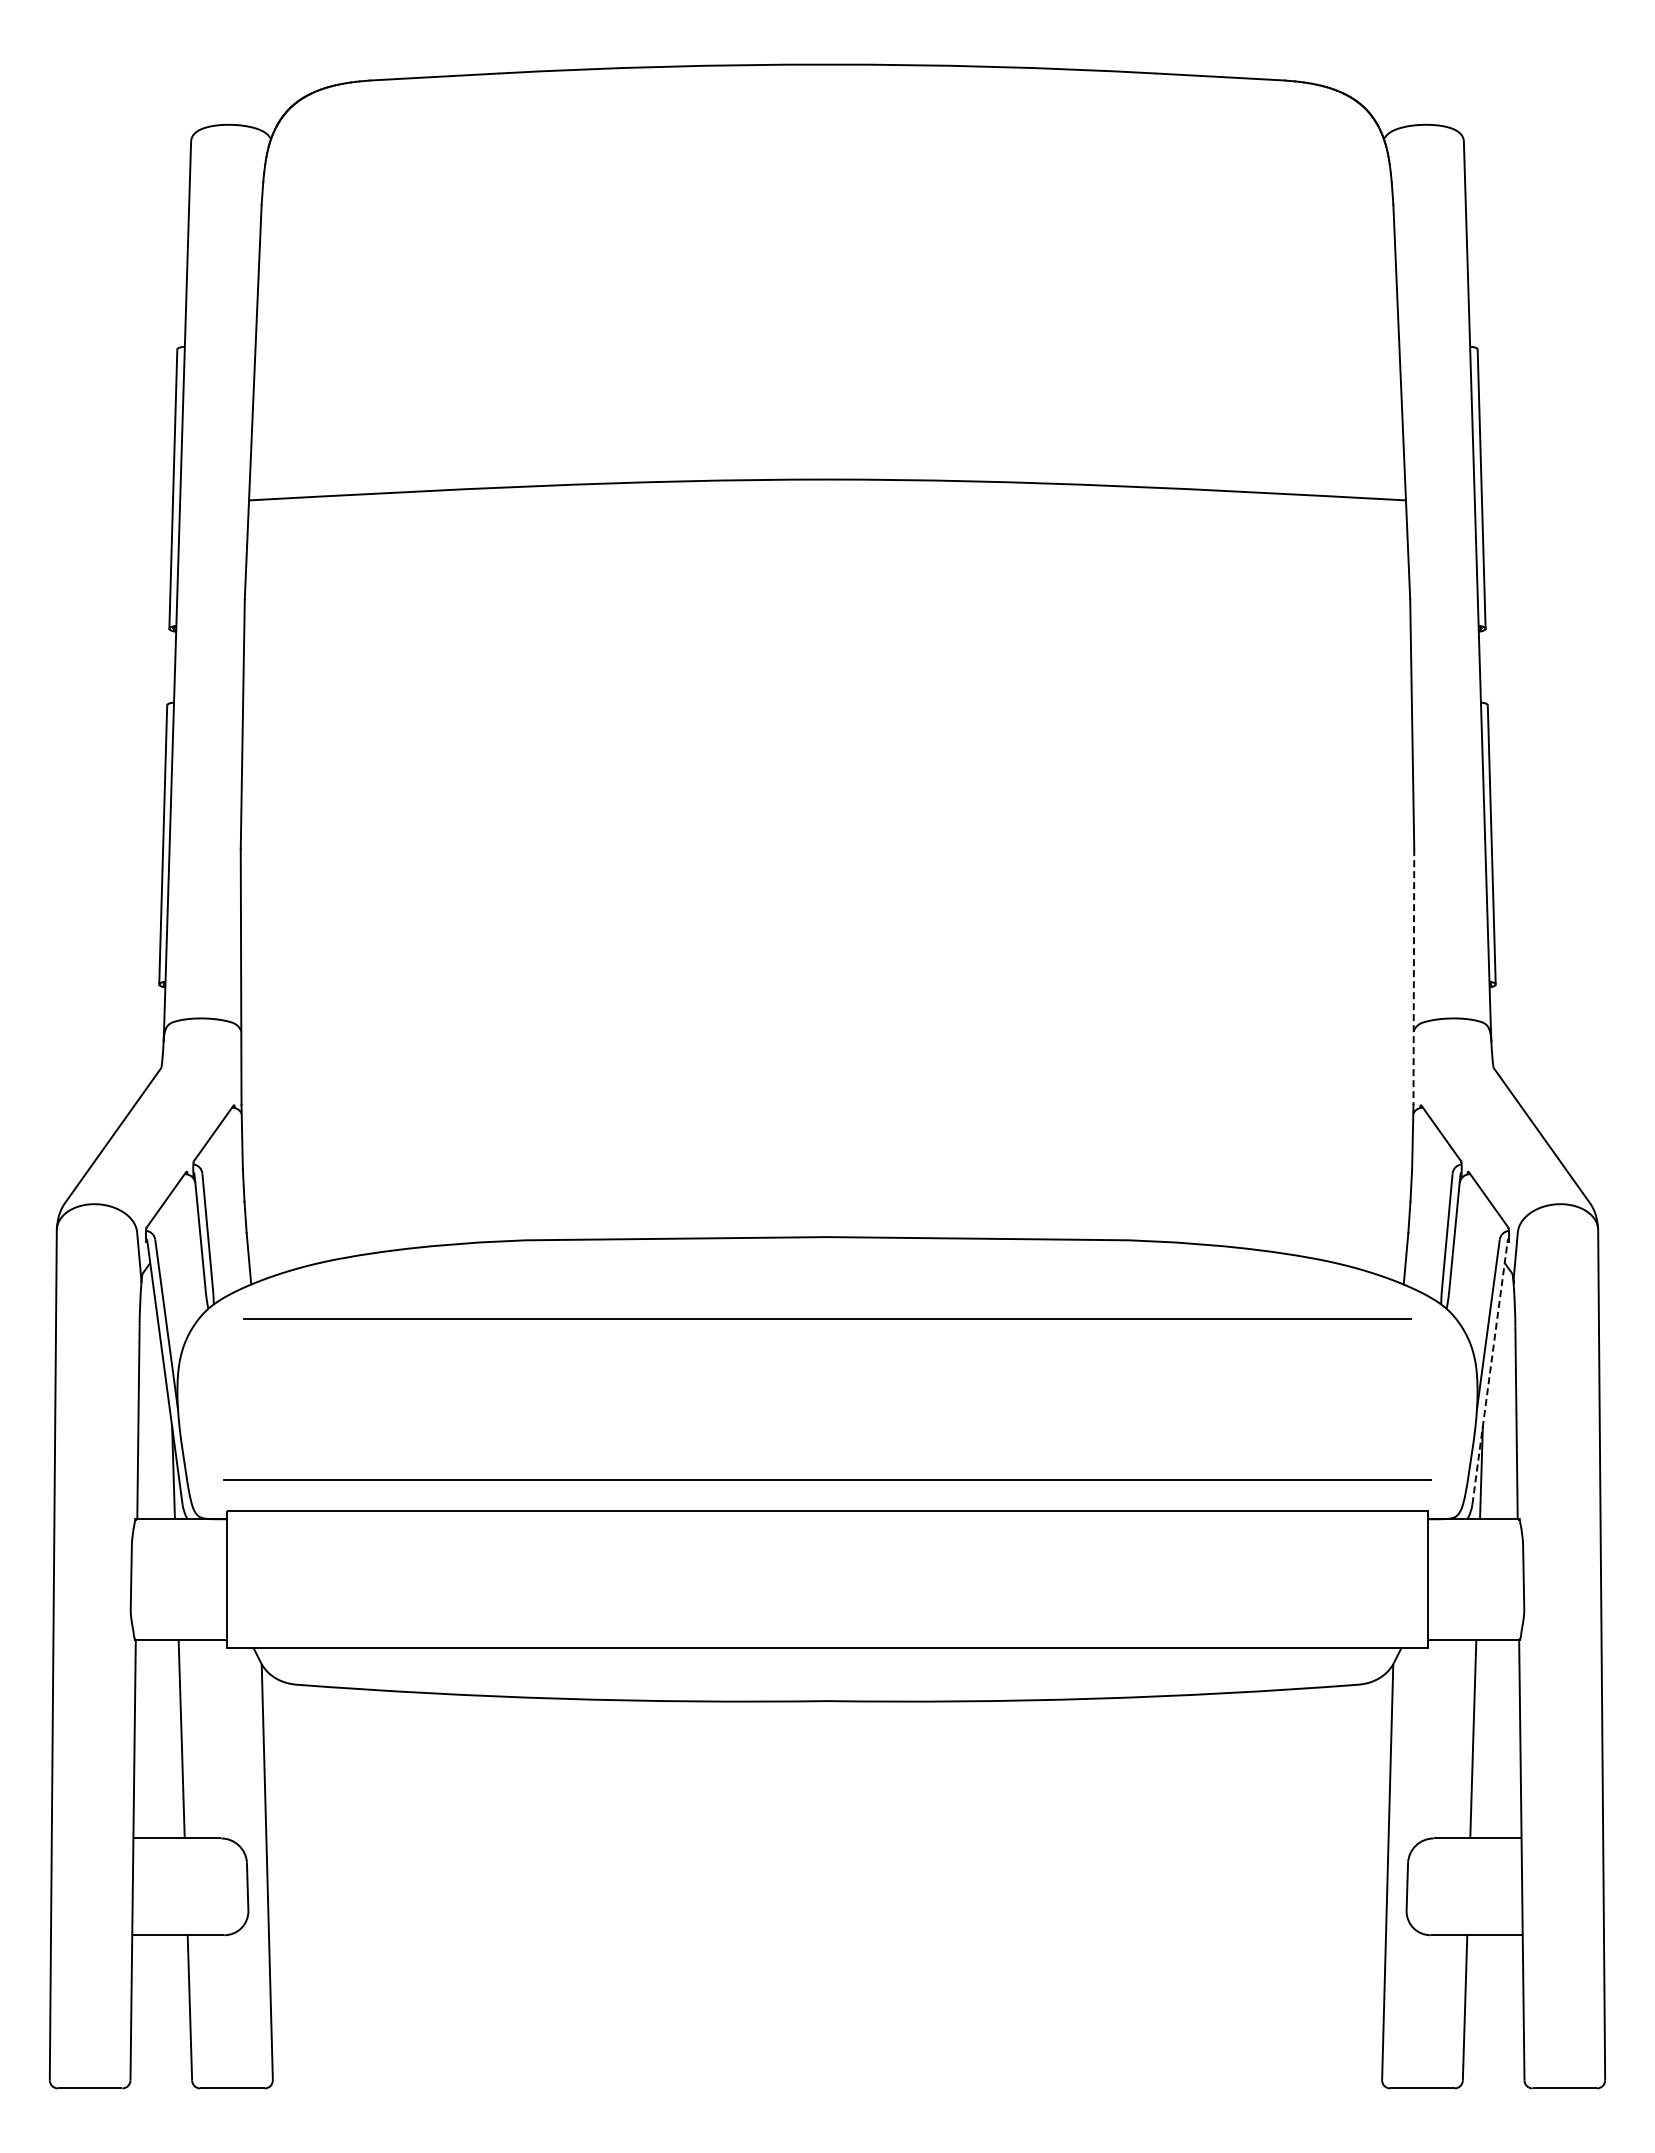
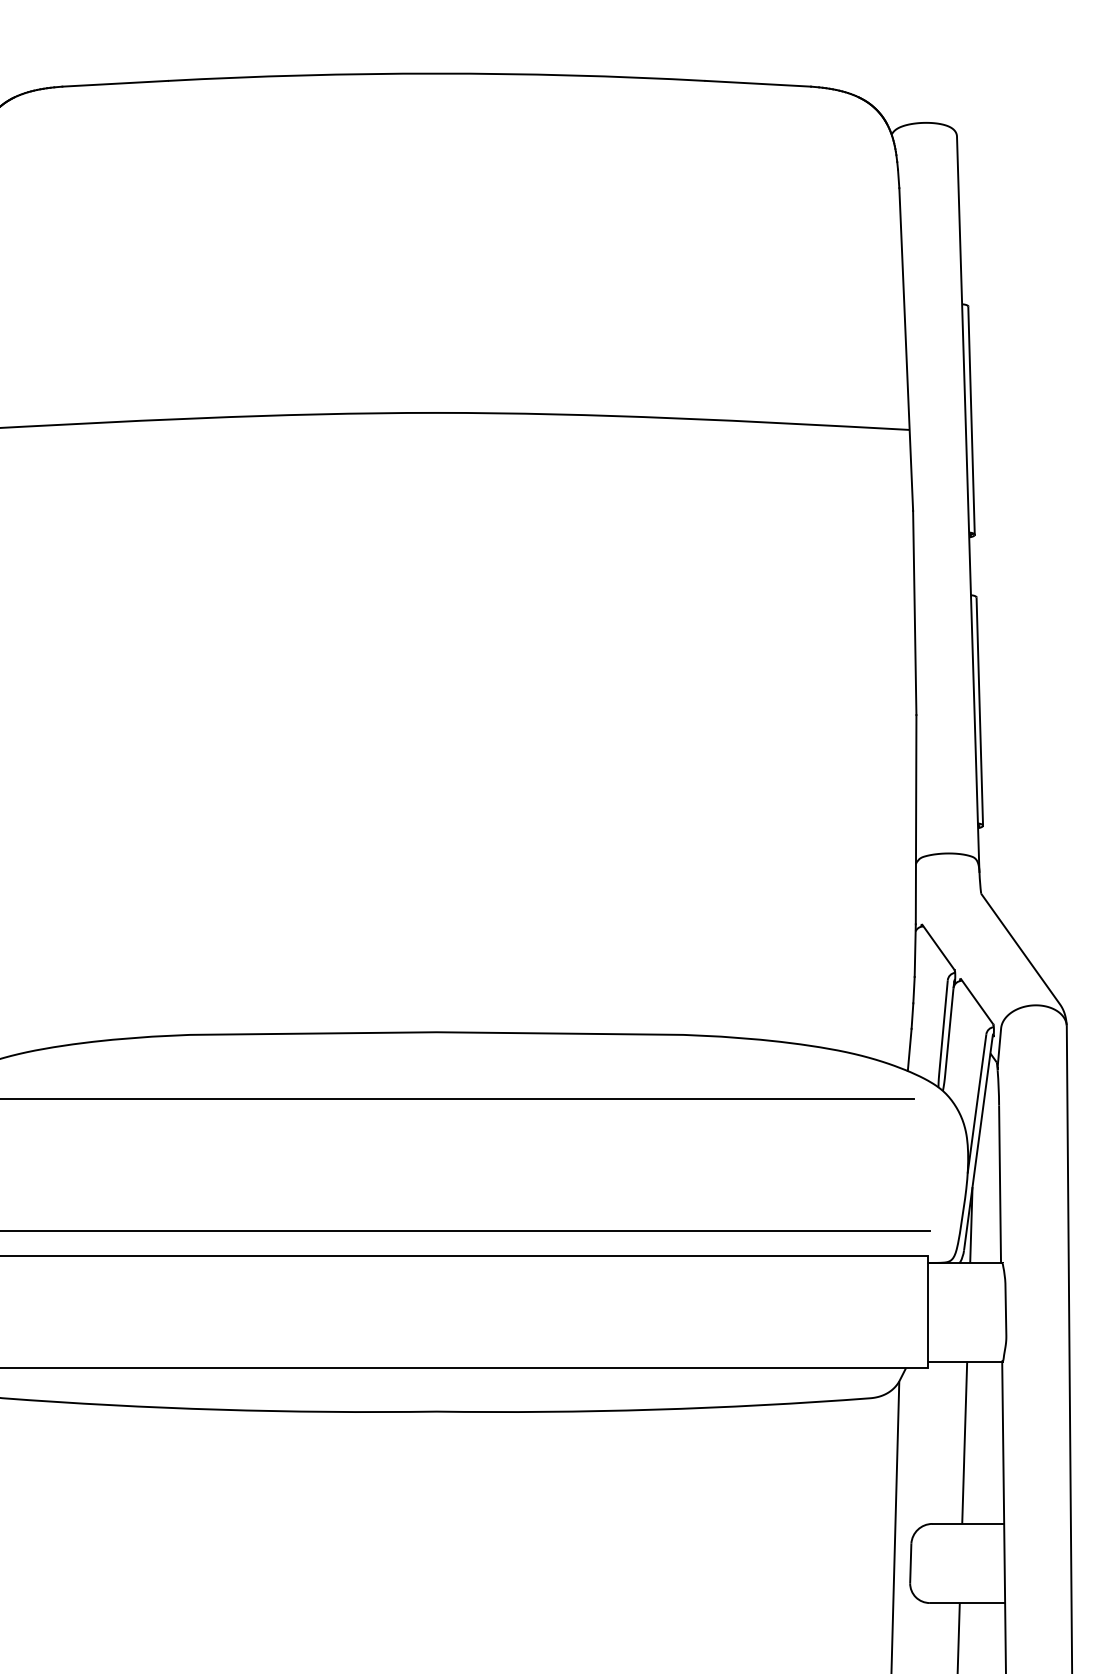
line: (1413, 977) -> (915, 820), dashed -> solid
line: (1490, 1372) -> (978, 1142), dashed -> solid

